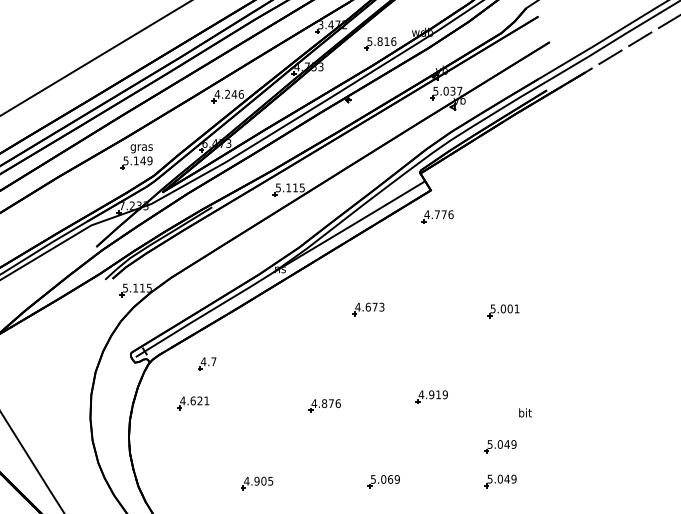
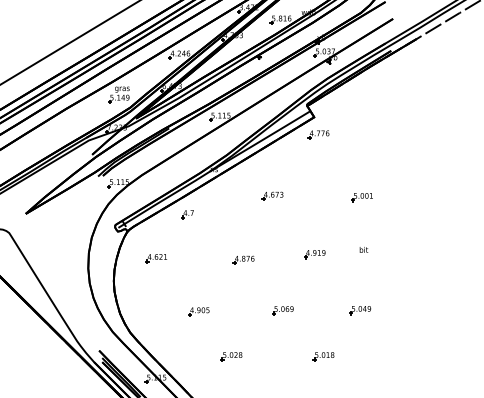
part: (206, 364) -> (187, 214), moved
text: (524, 412) -> (363, 249), moved
part: (500, 446) -> (360, 287), removed

